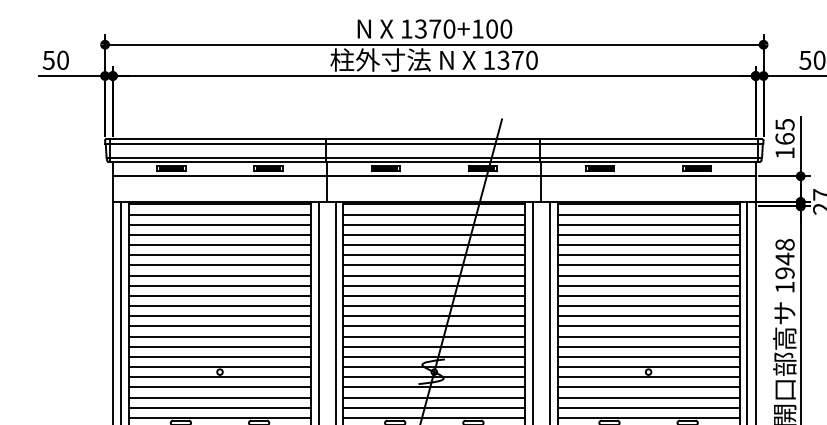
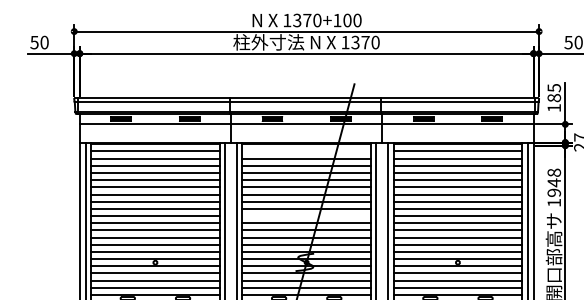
text: (784, 138) -> (553, 97), 165 -> 185
line: (434, 214) -> (306, 151), removed
line: (434, 306) -> (306, 216), removed

